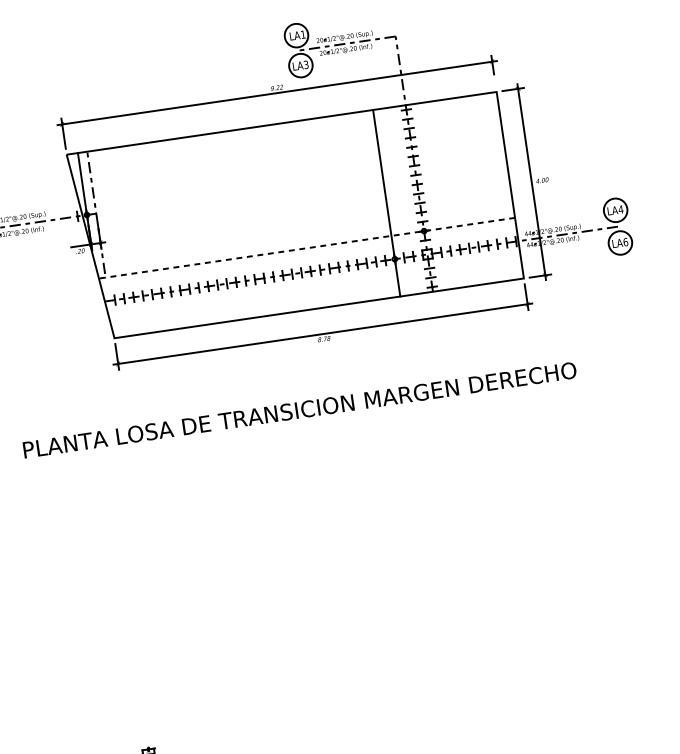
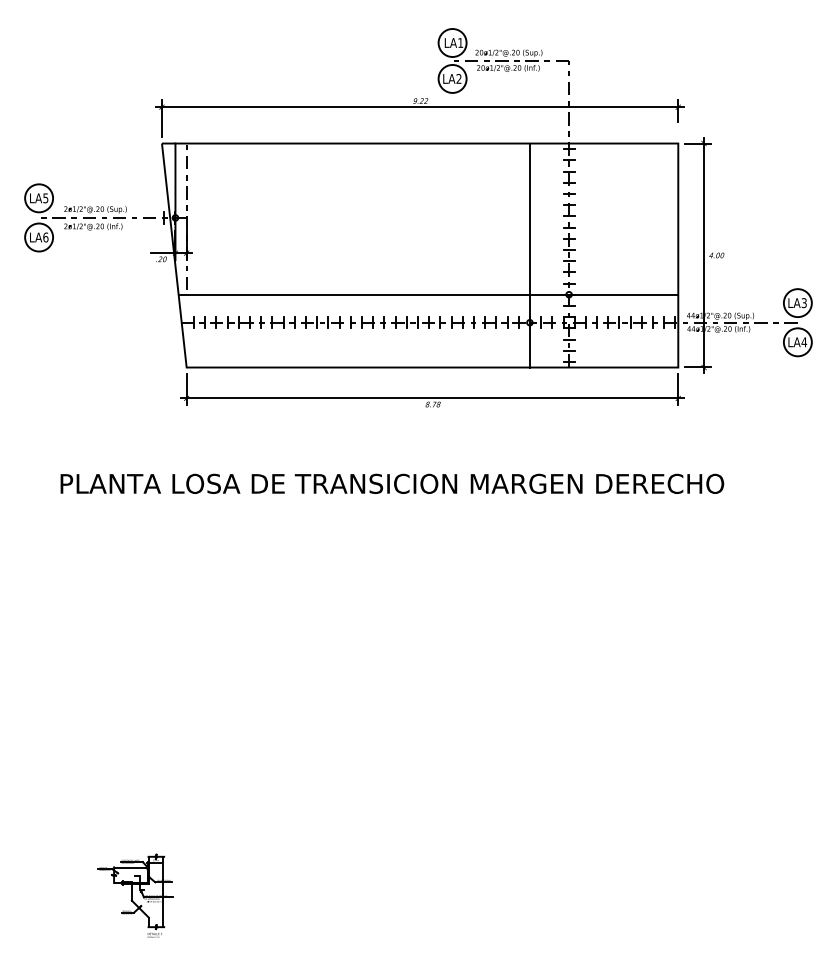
text: (305, 64) -> (458, 78), LA3 -> LA2
text: (621, 209) -> (804, 303), LA4 -> LA3
text: (625, 242) -> (804, 342), LA6 -> LA4
line: (307, 248) -> (428, 294), dashed -> solid

